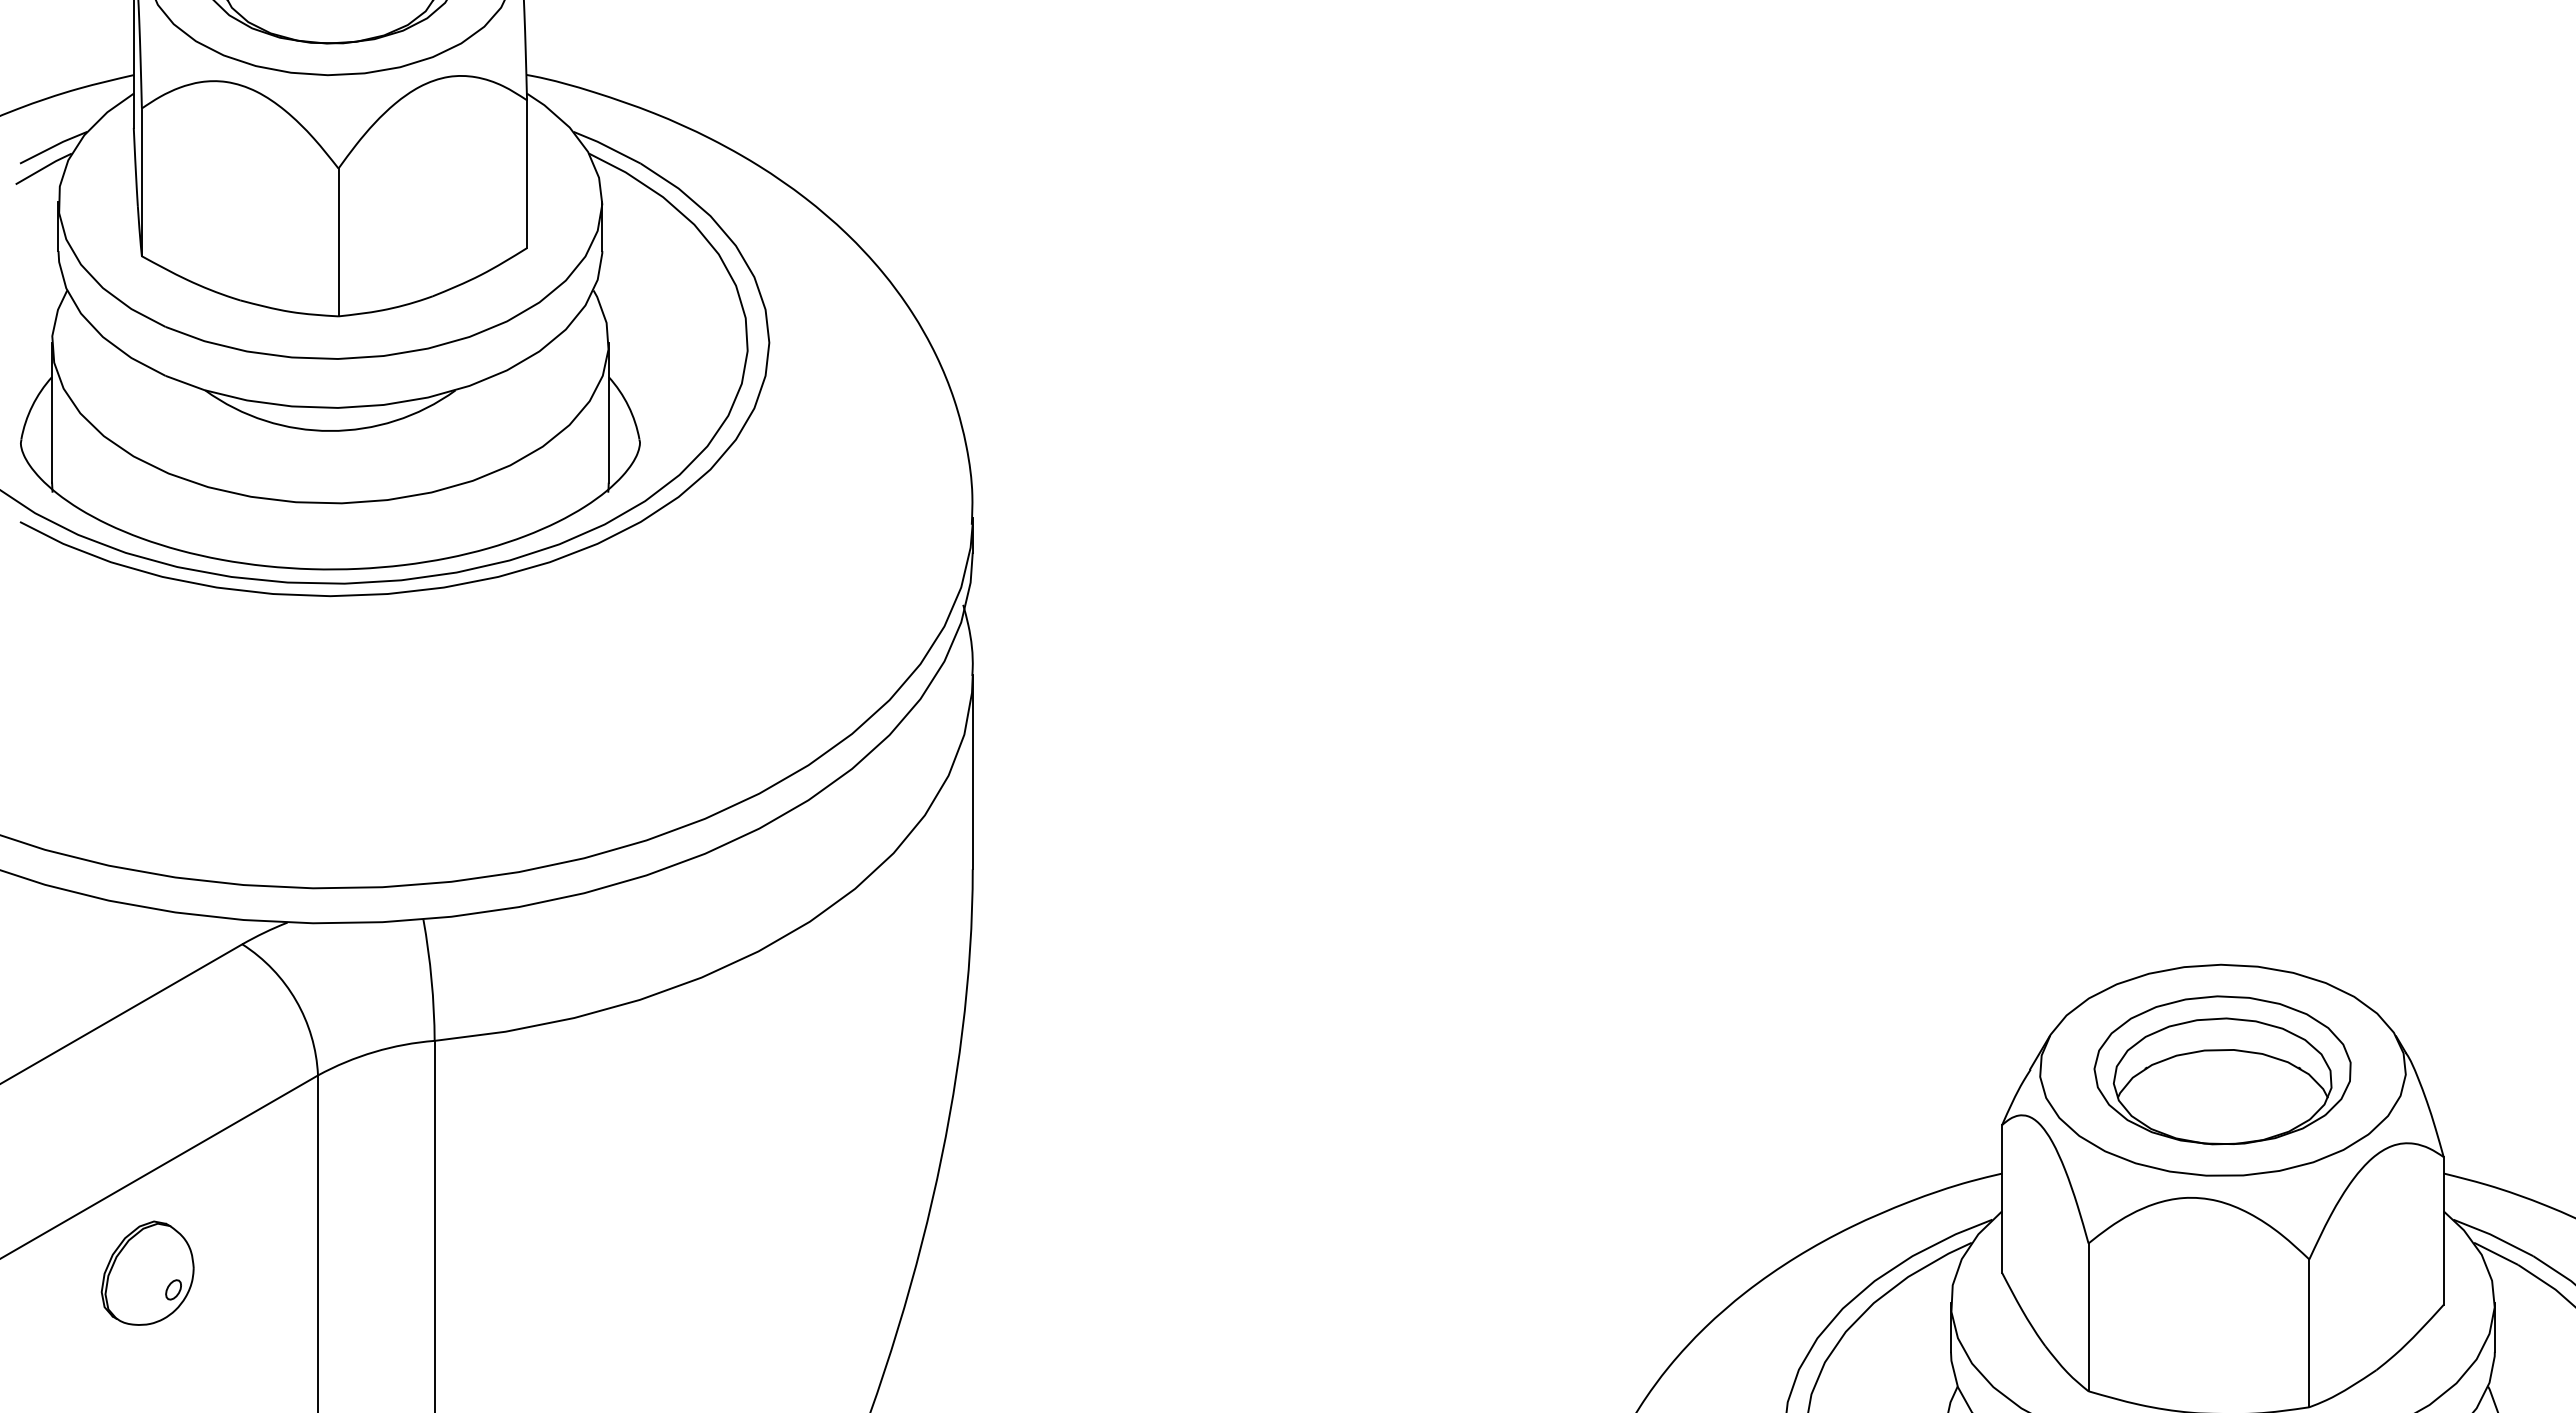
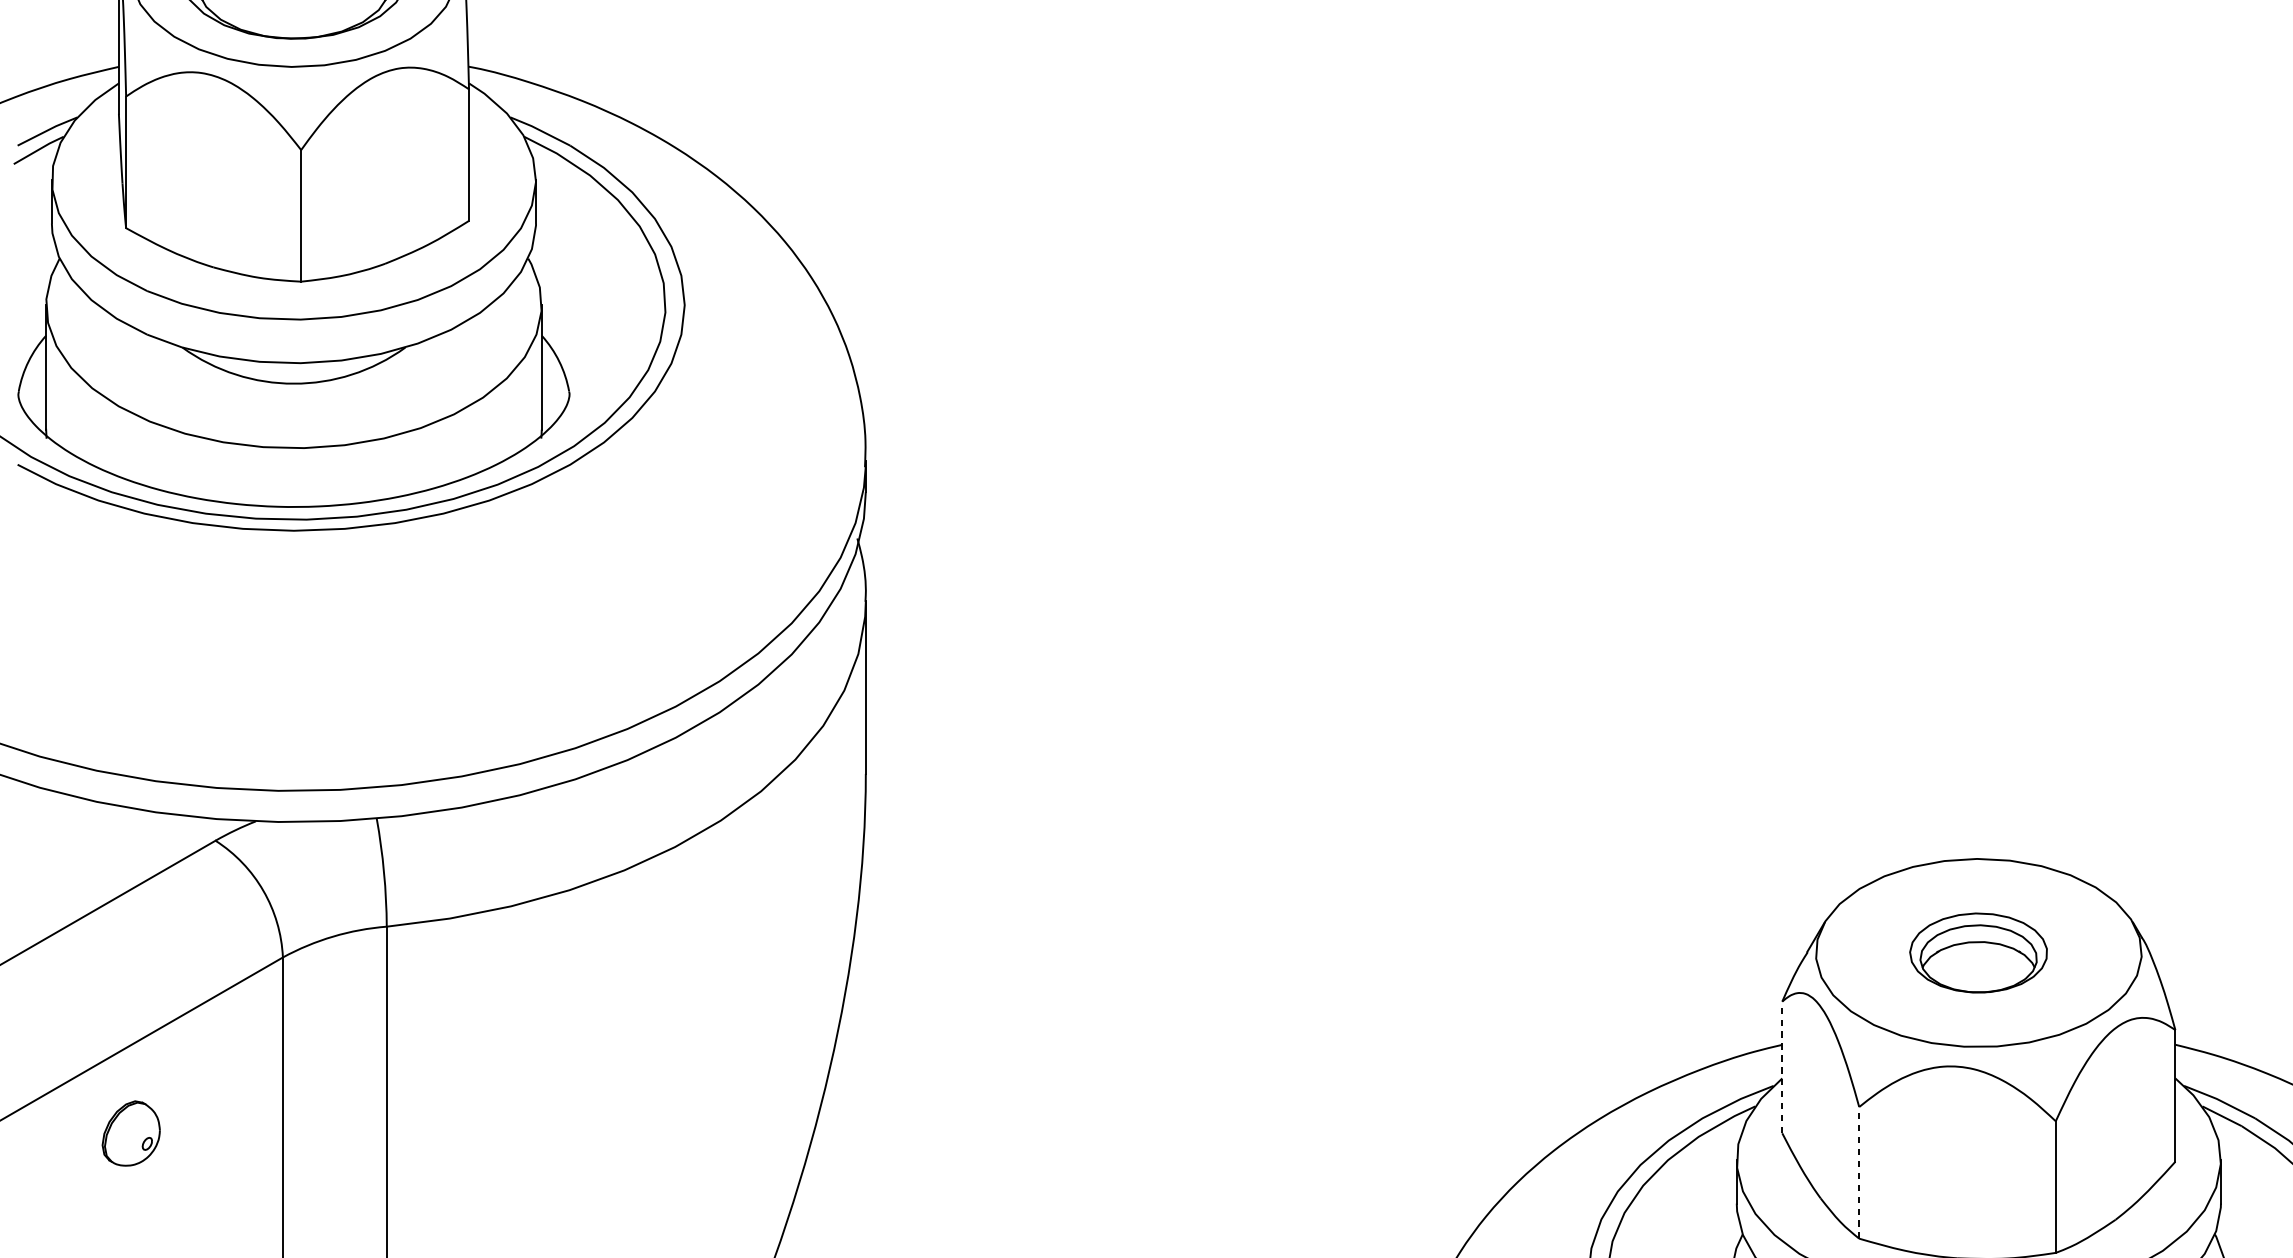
part: (2222, 1070) -> (1978, 953), size x0.6
line: (2002, 1199) -> (1782, 1067), solid -> dashed
part: (147, 1272) -> (131, 1132), size x0.7
line: (2088, 1317) -> (1859, 1172), solid -> dashed

